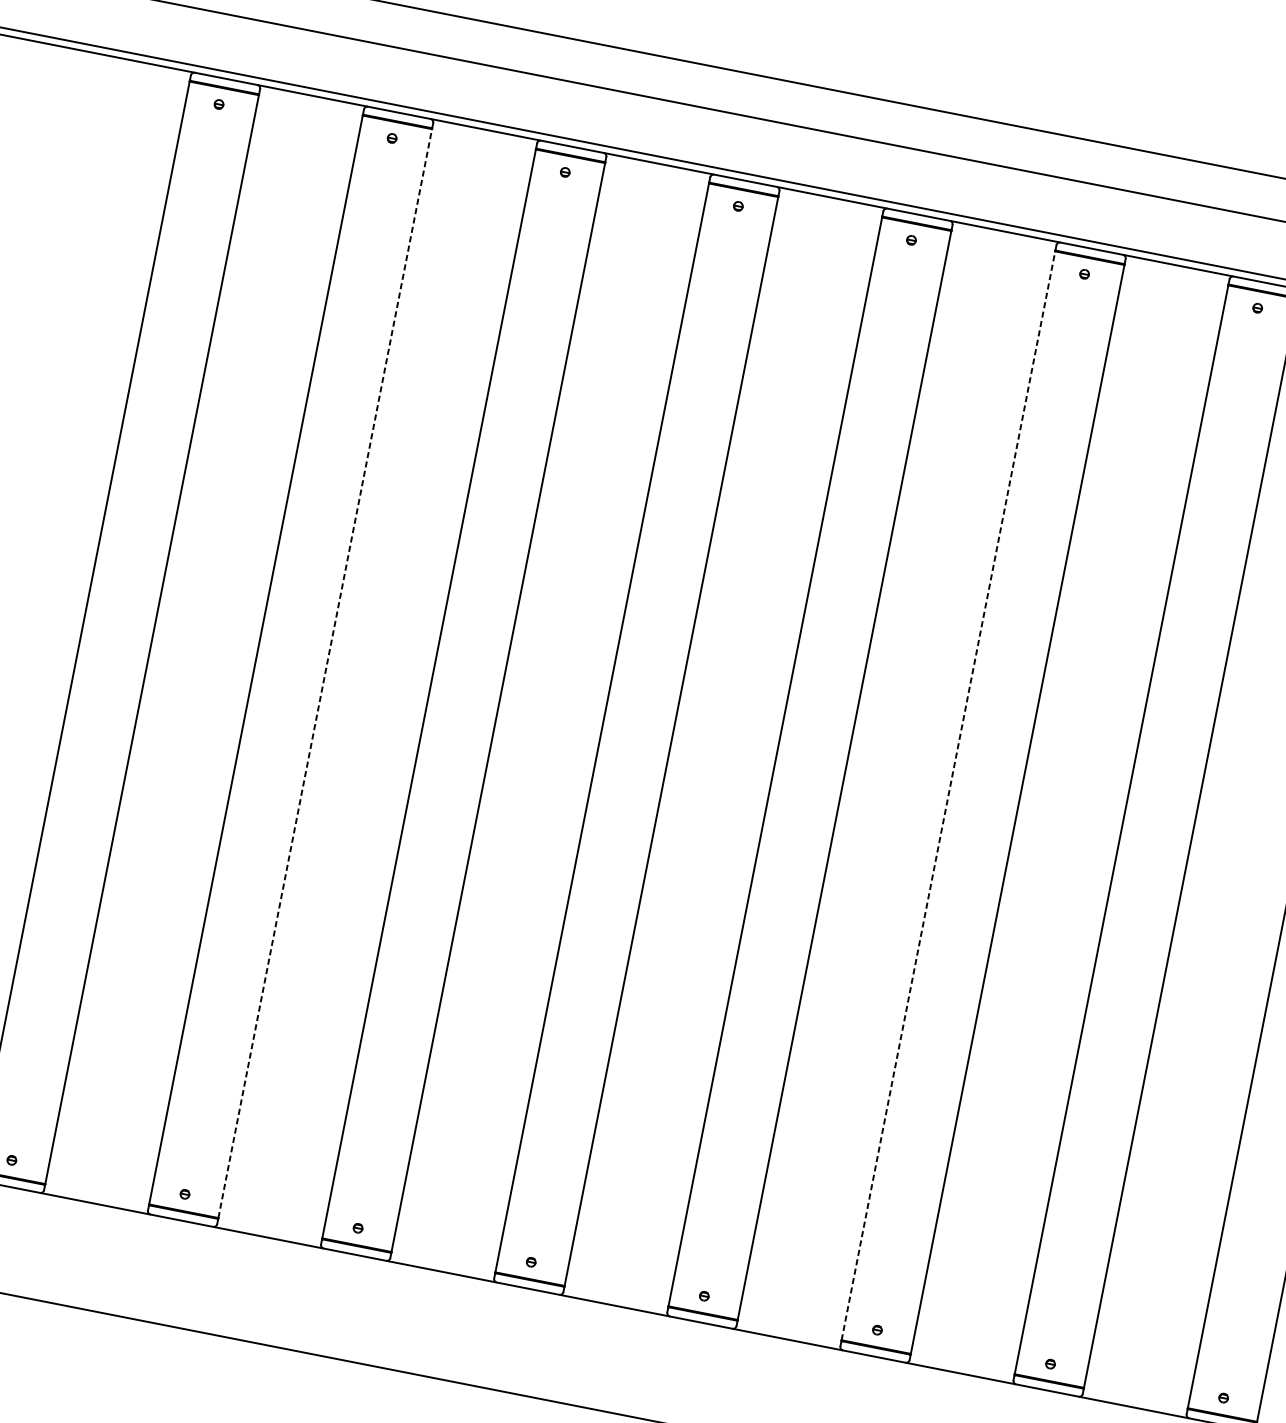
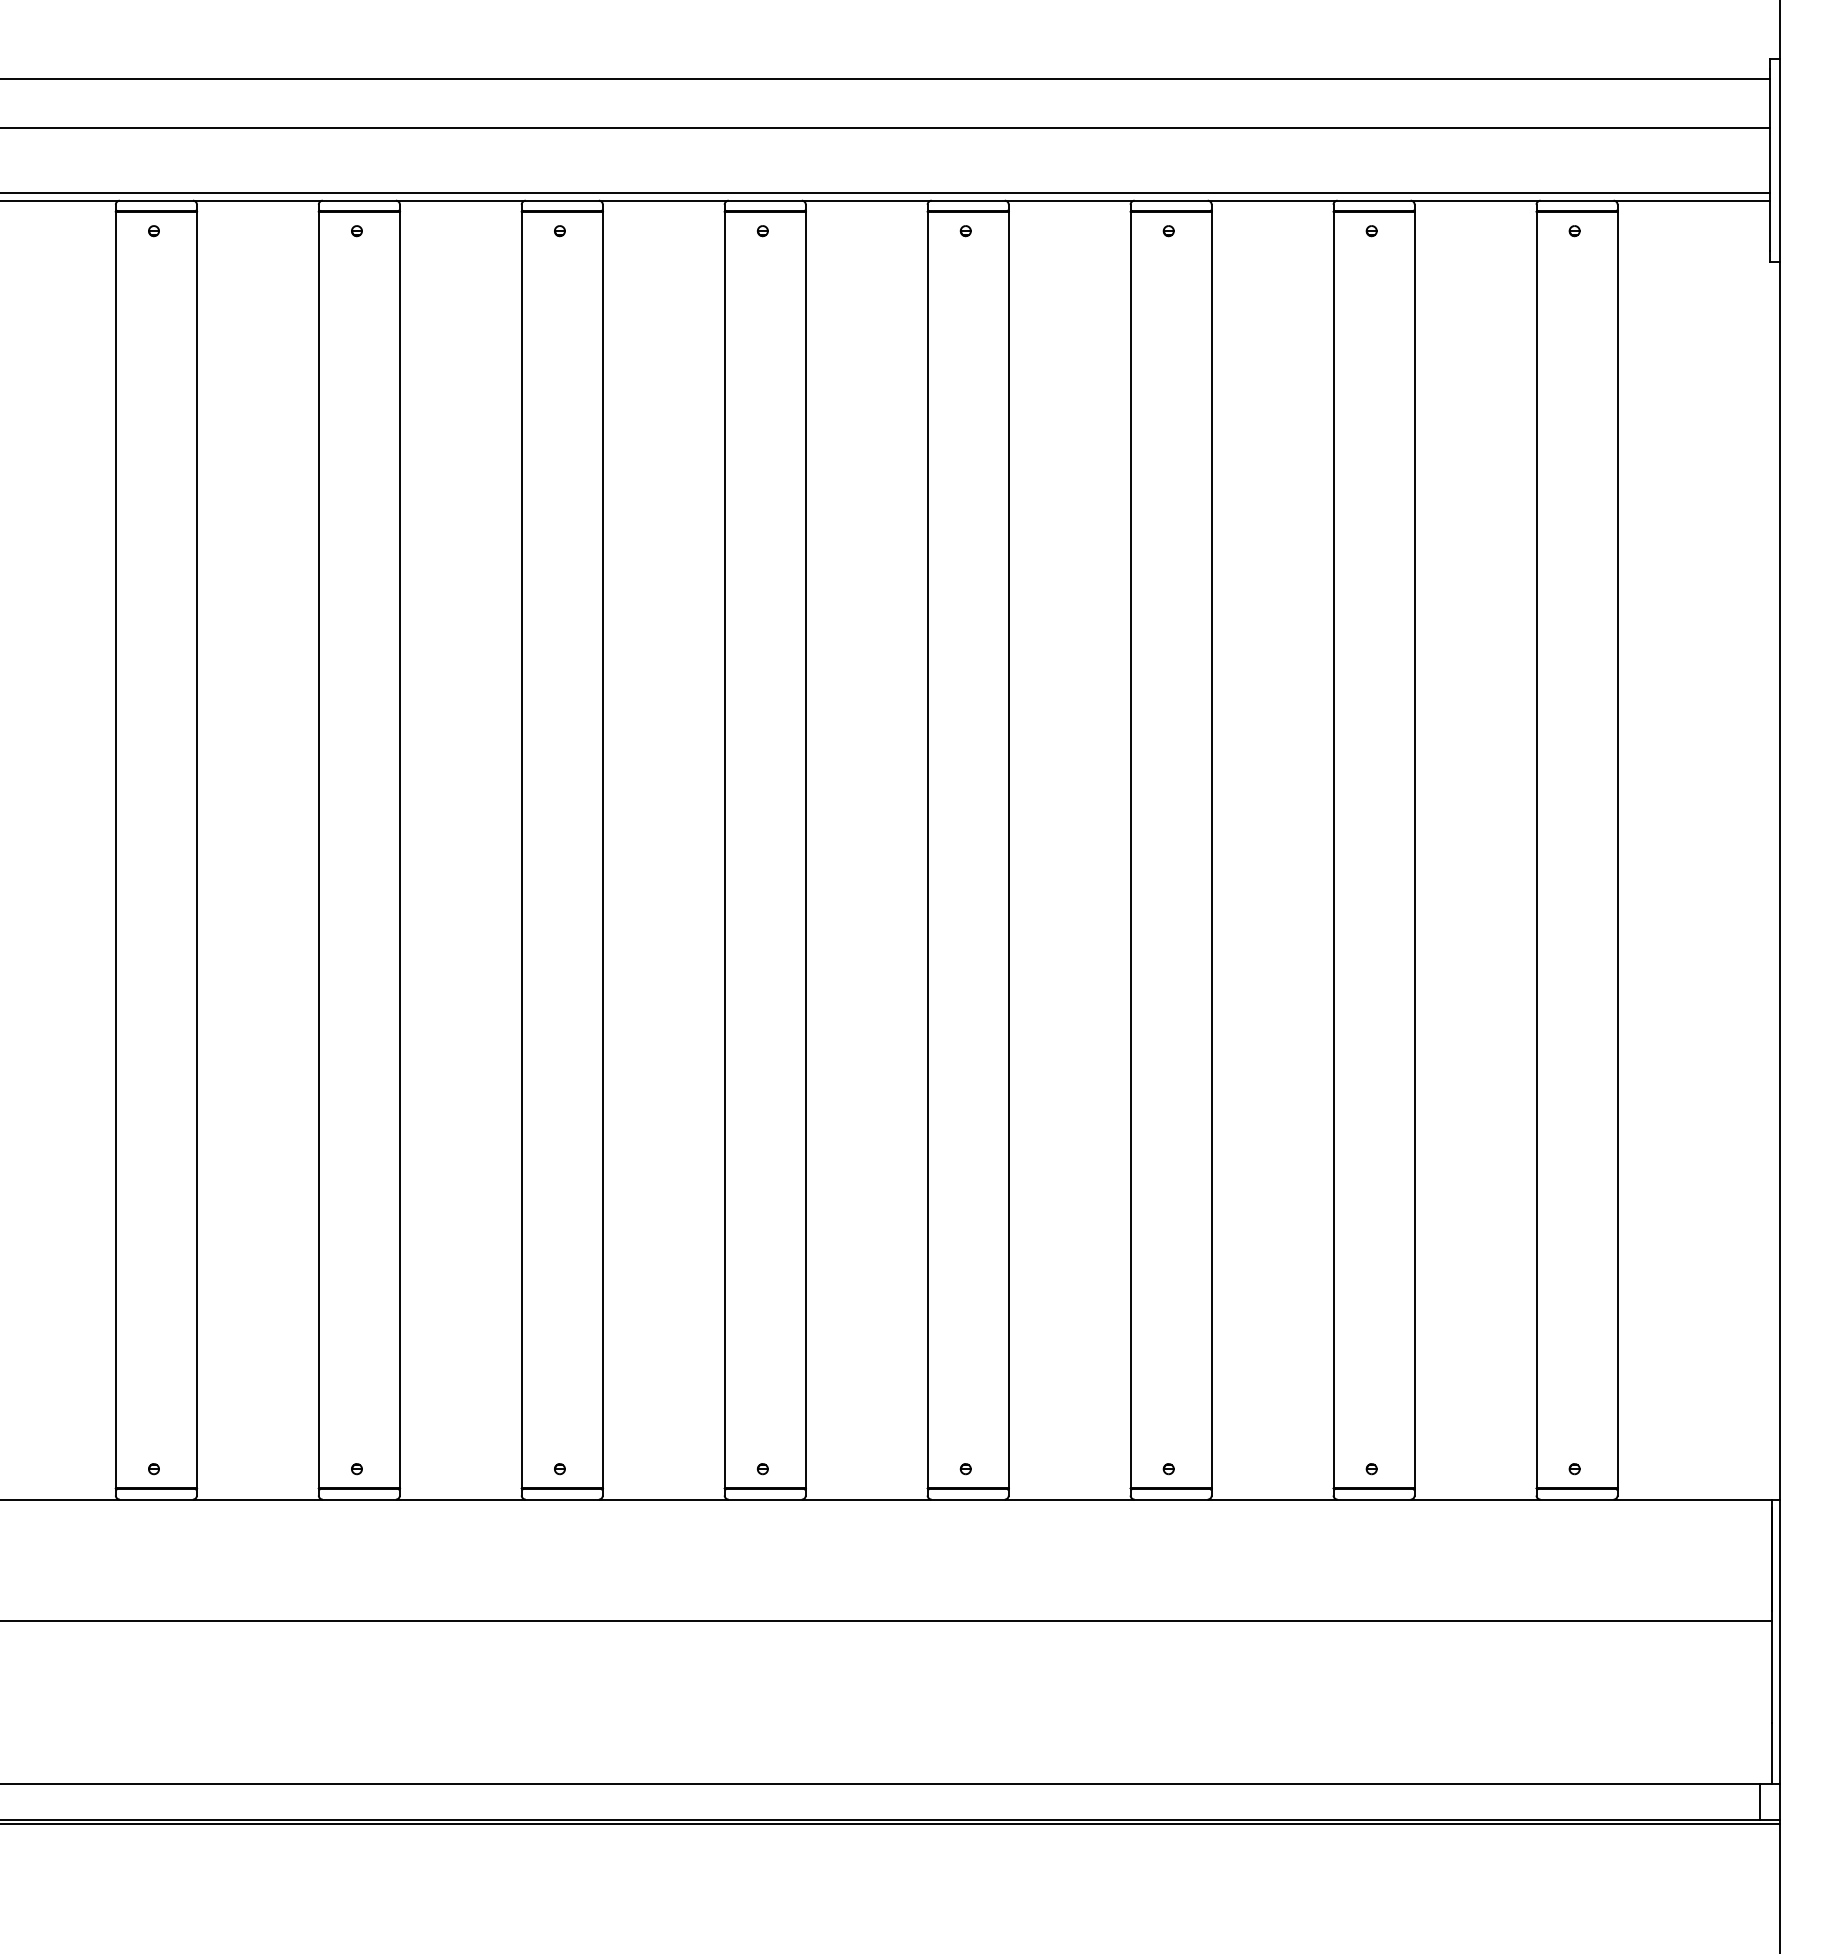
line: (324, 672) -> (399, 849), dashed -> solid
line: (948, 795) -> (1130, 849), dashed -> solid

